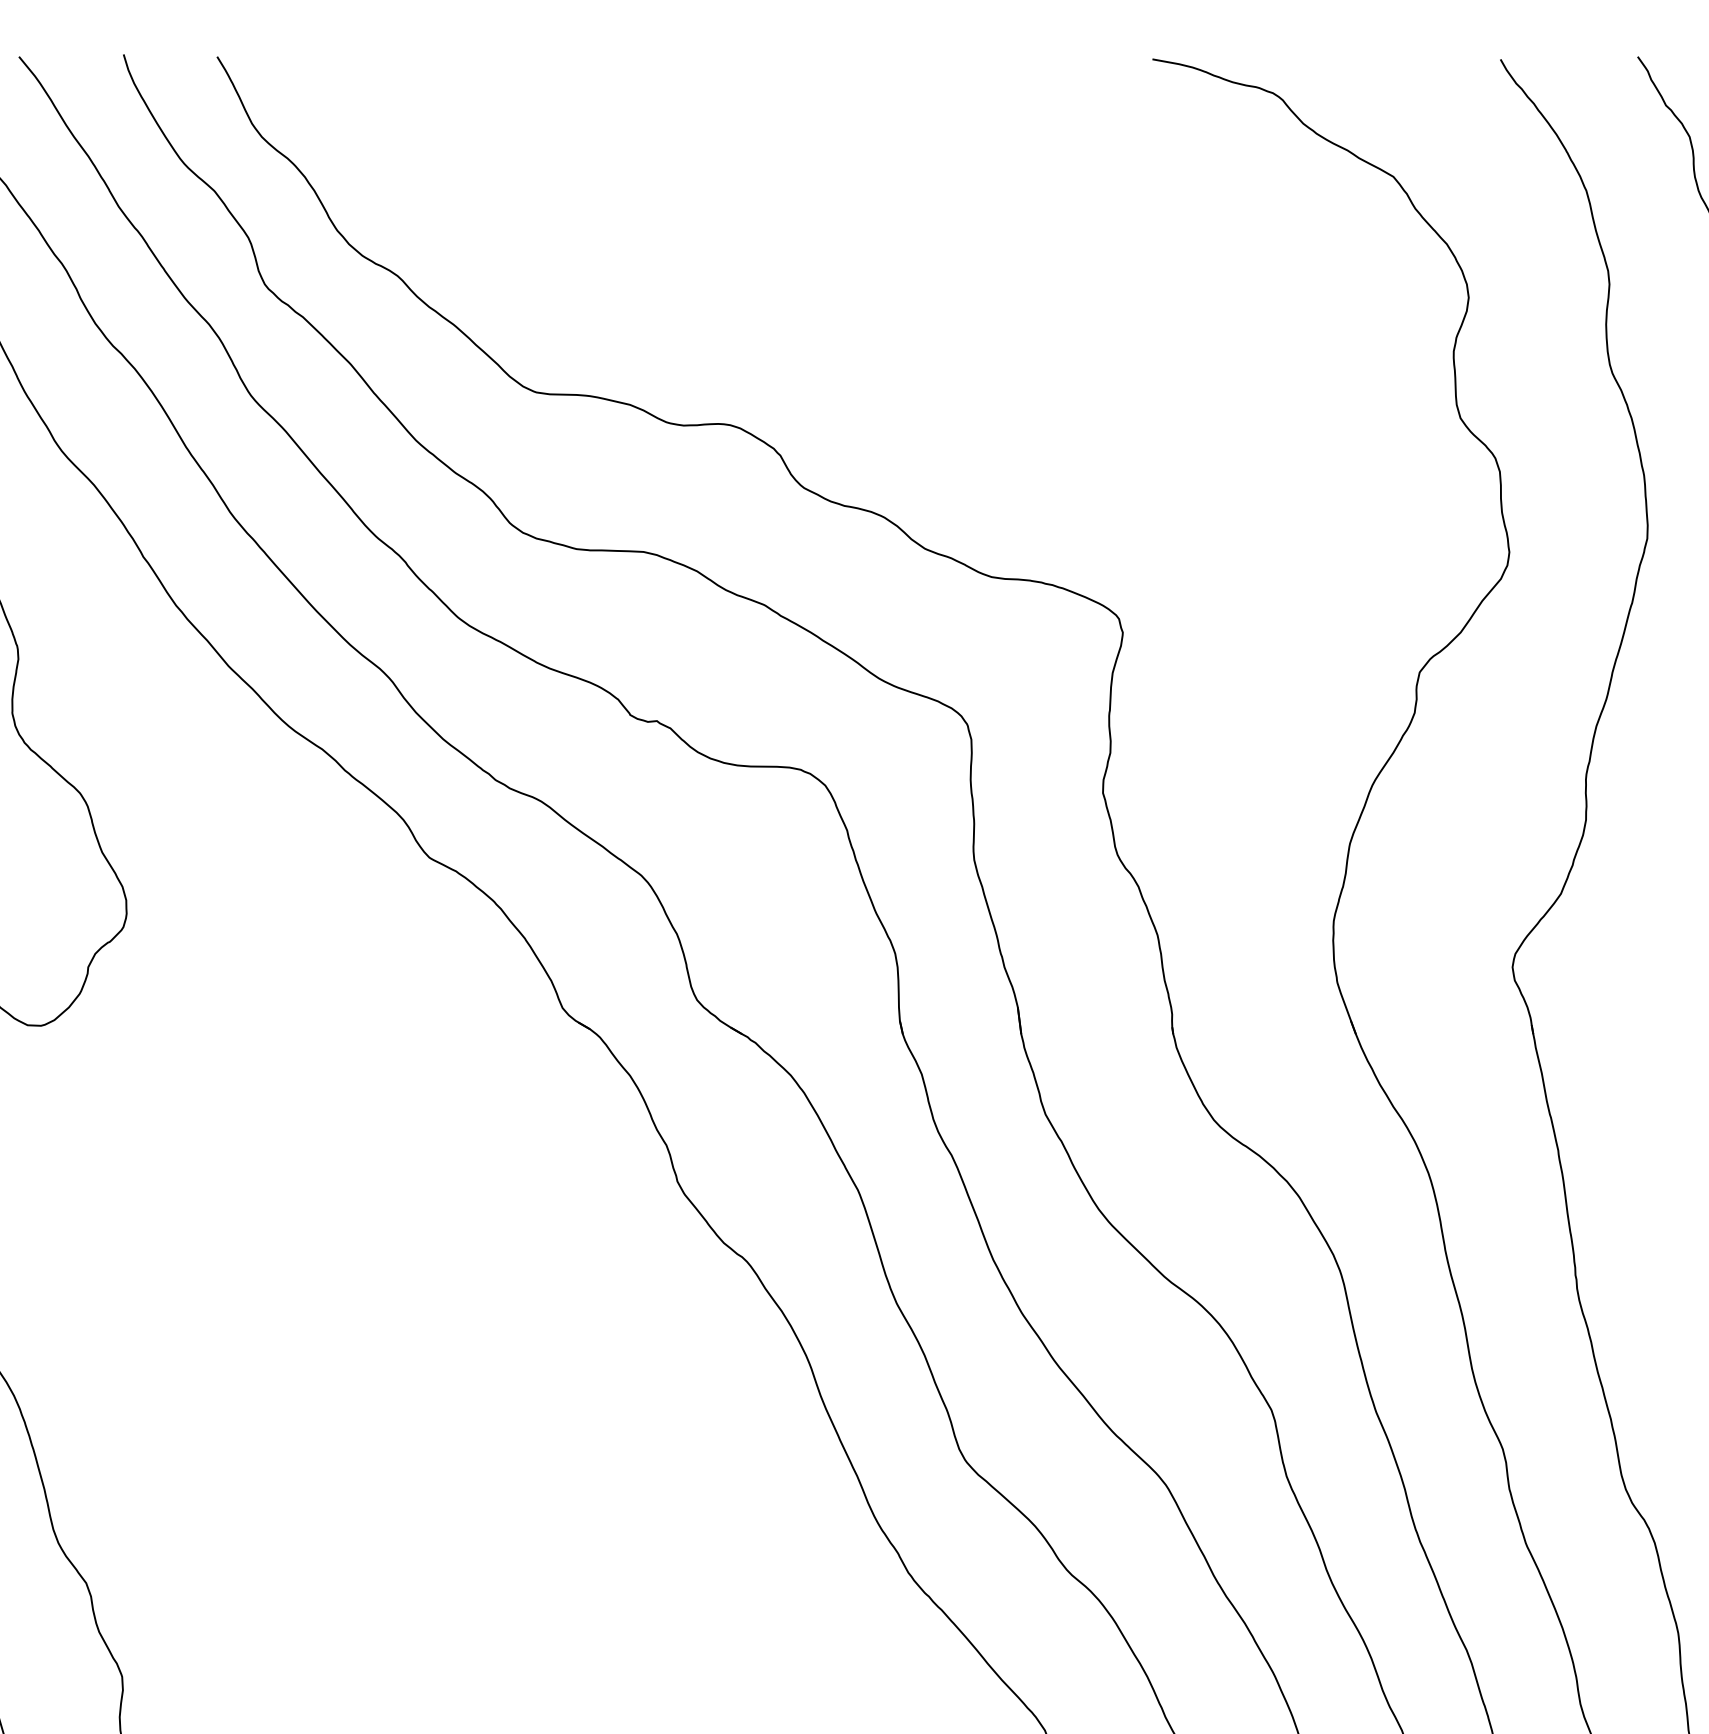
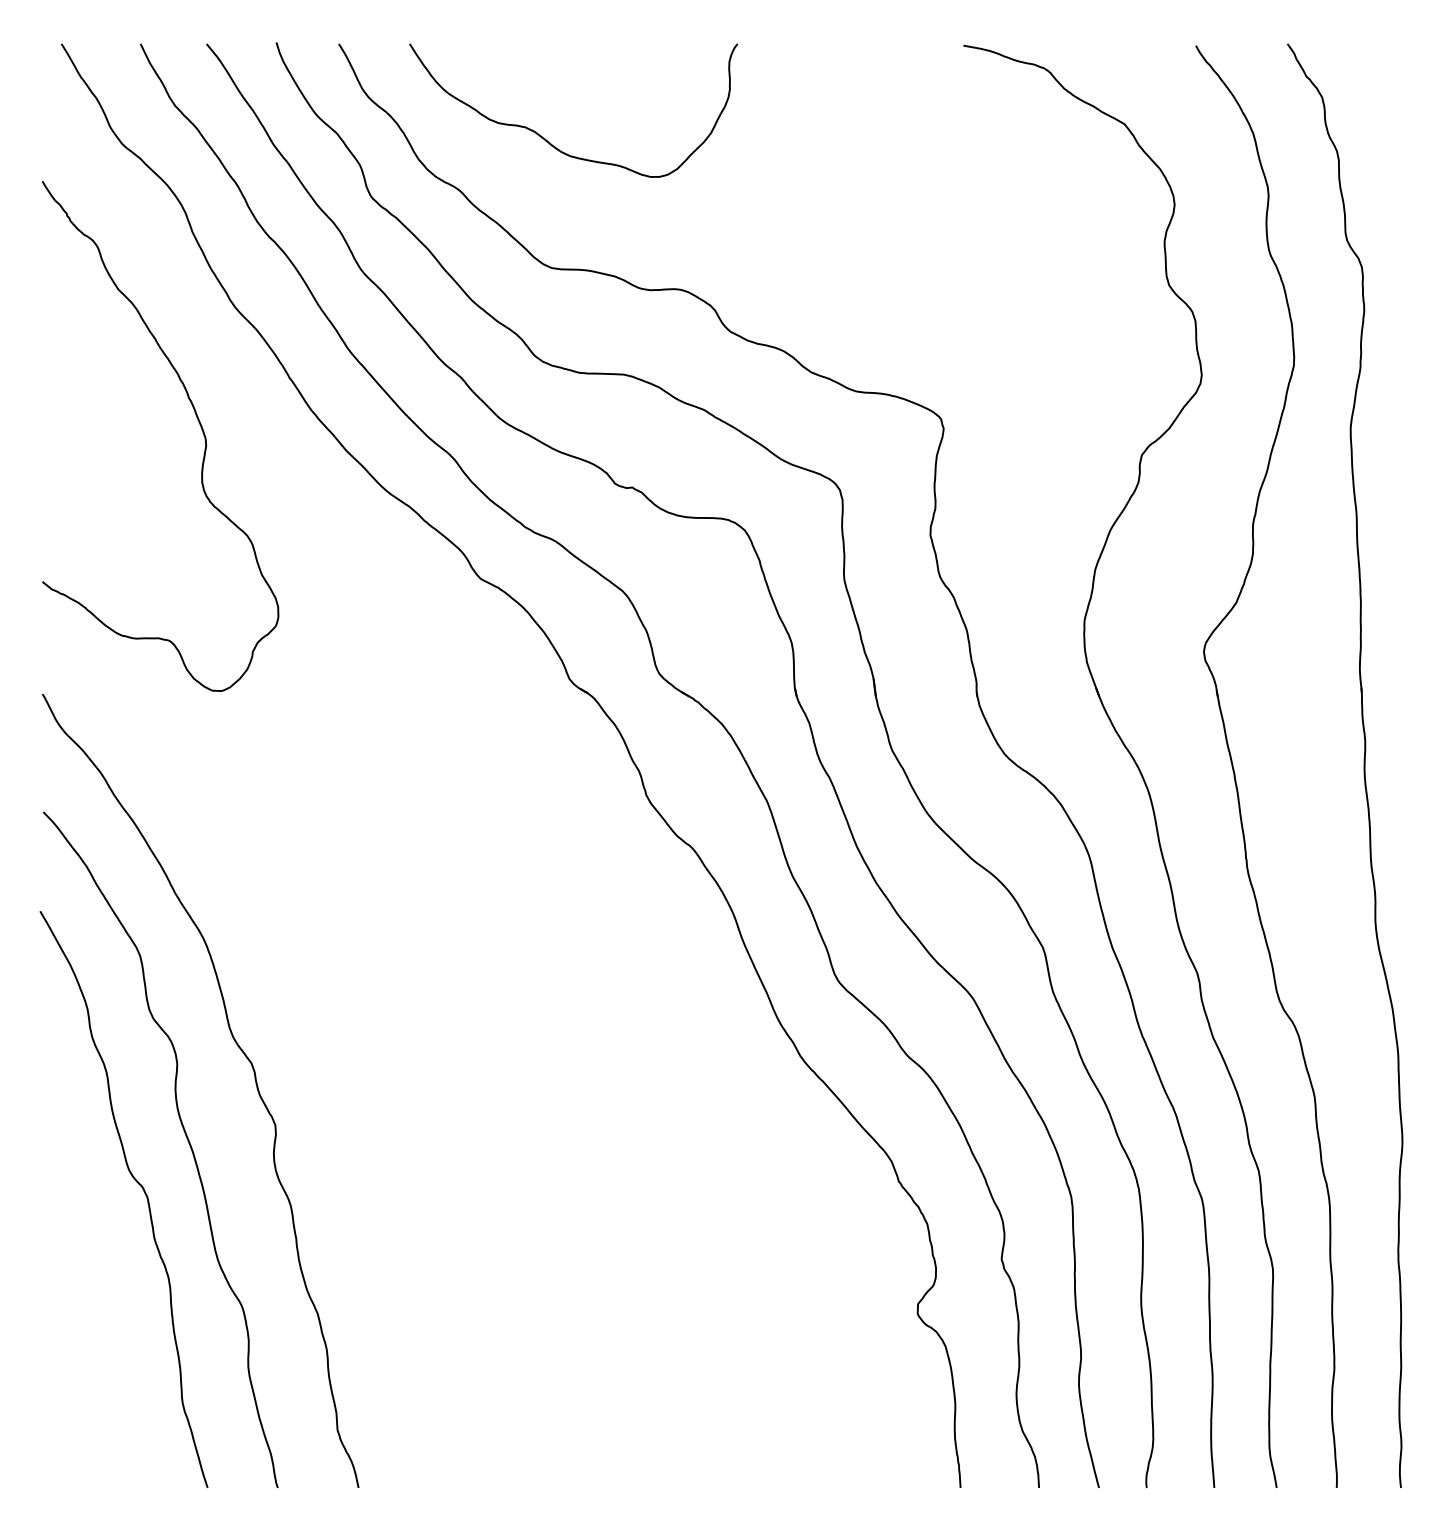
curve: (534, 204) -> (550, 142), added

